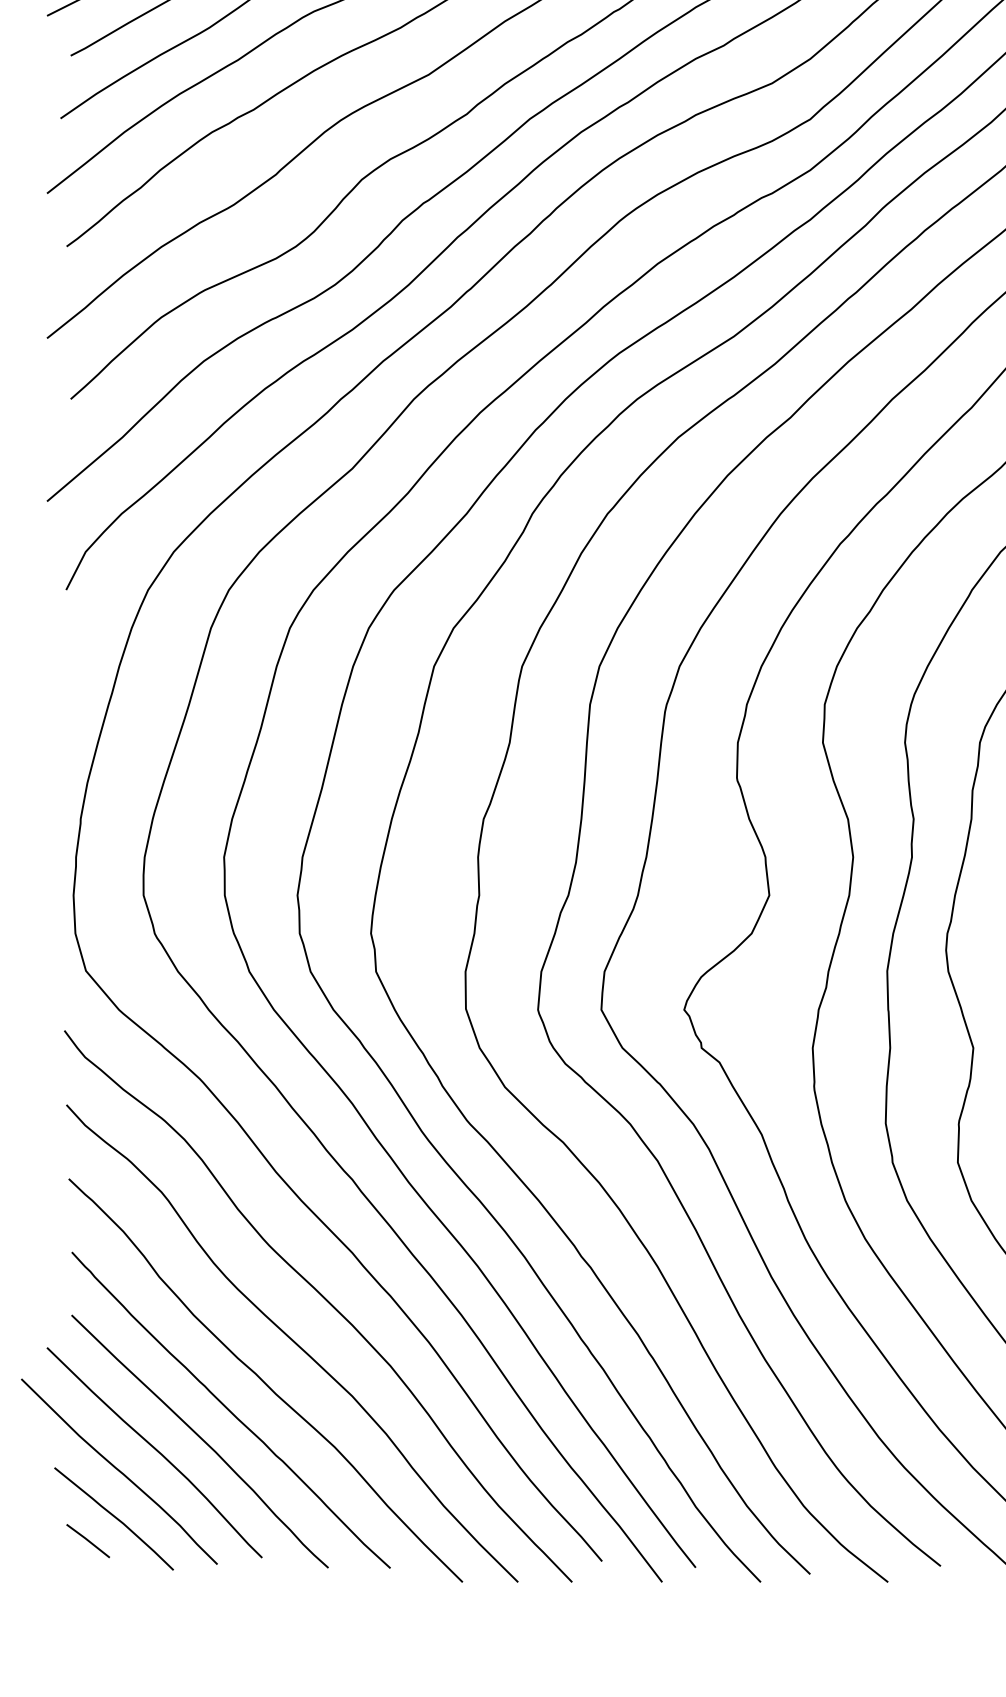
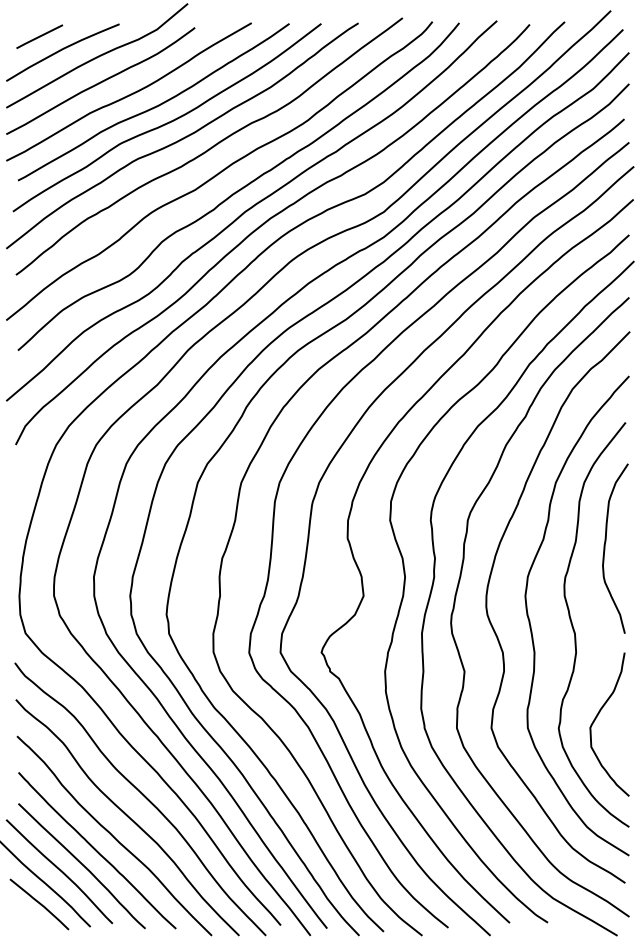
line: (87, 1541) -> (26, 915), removed

